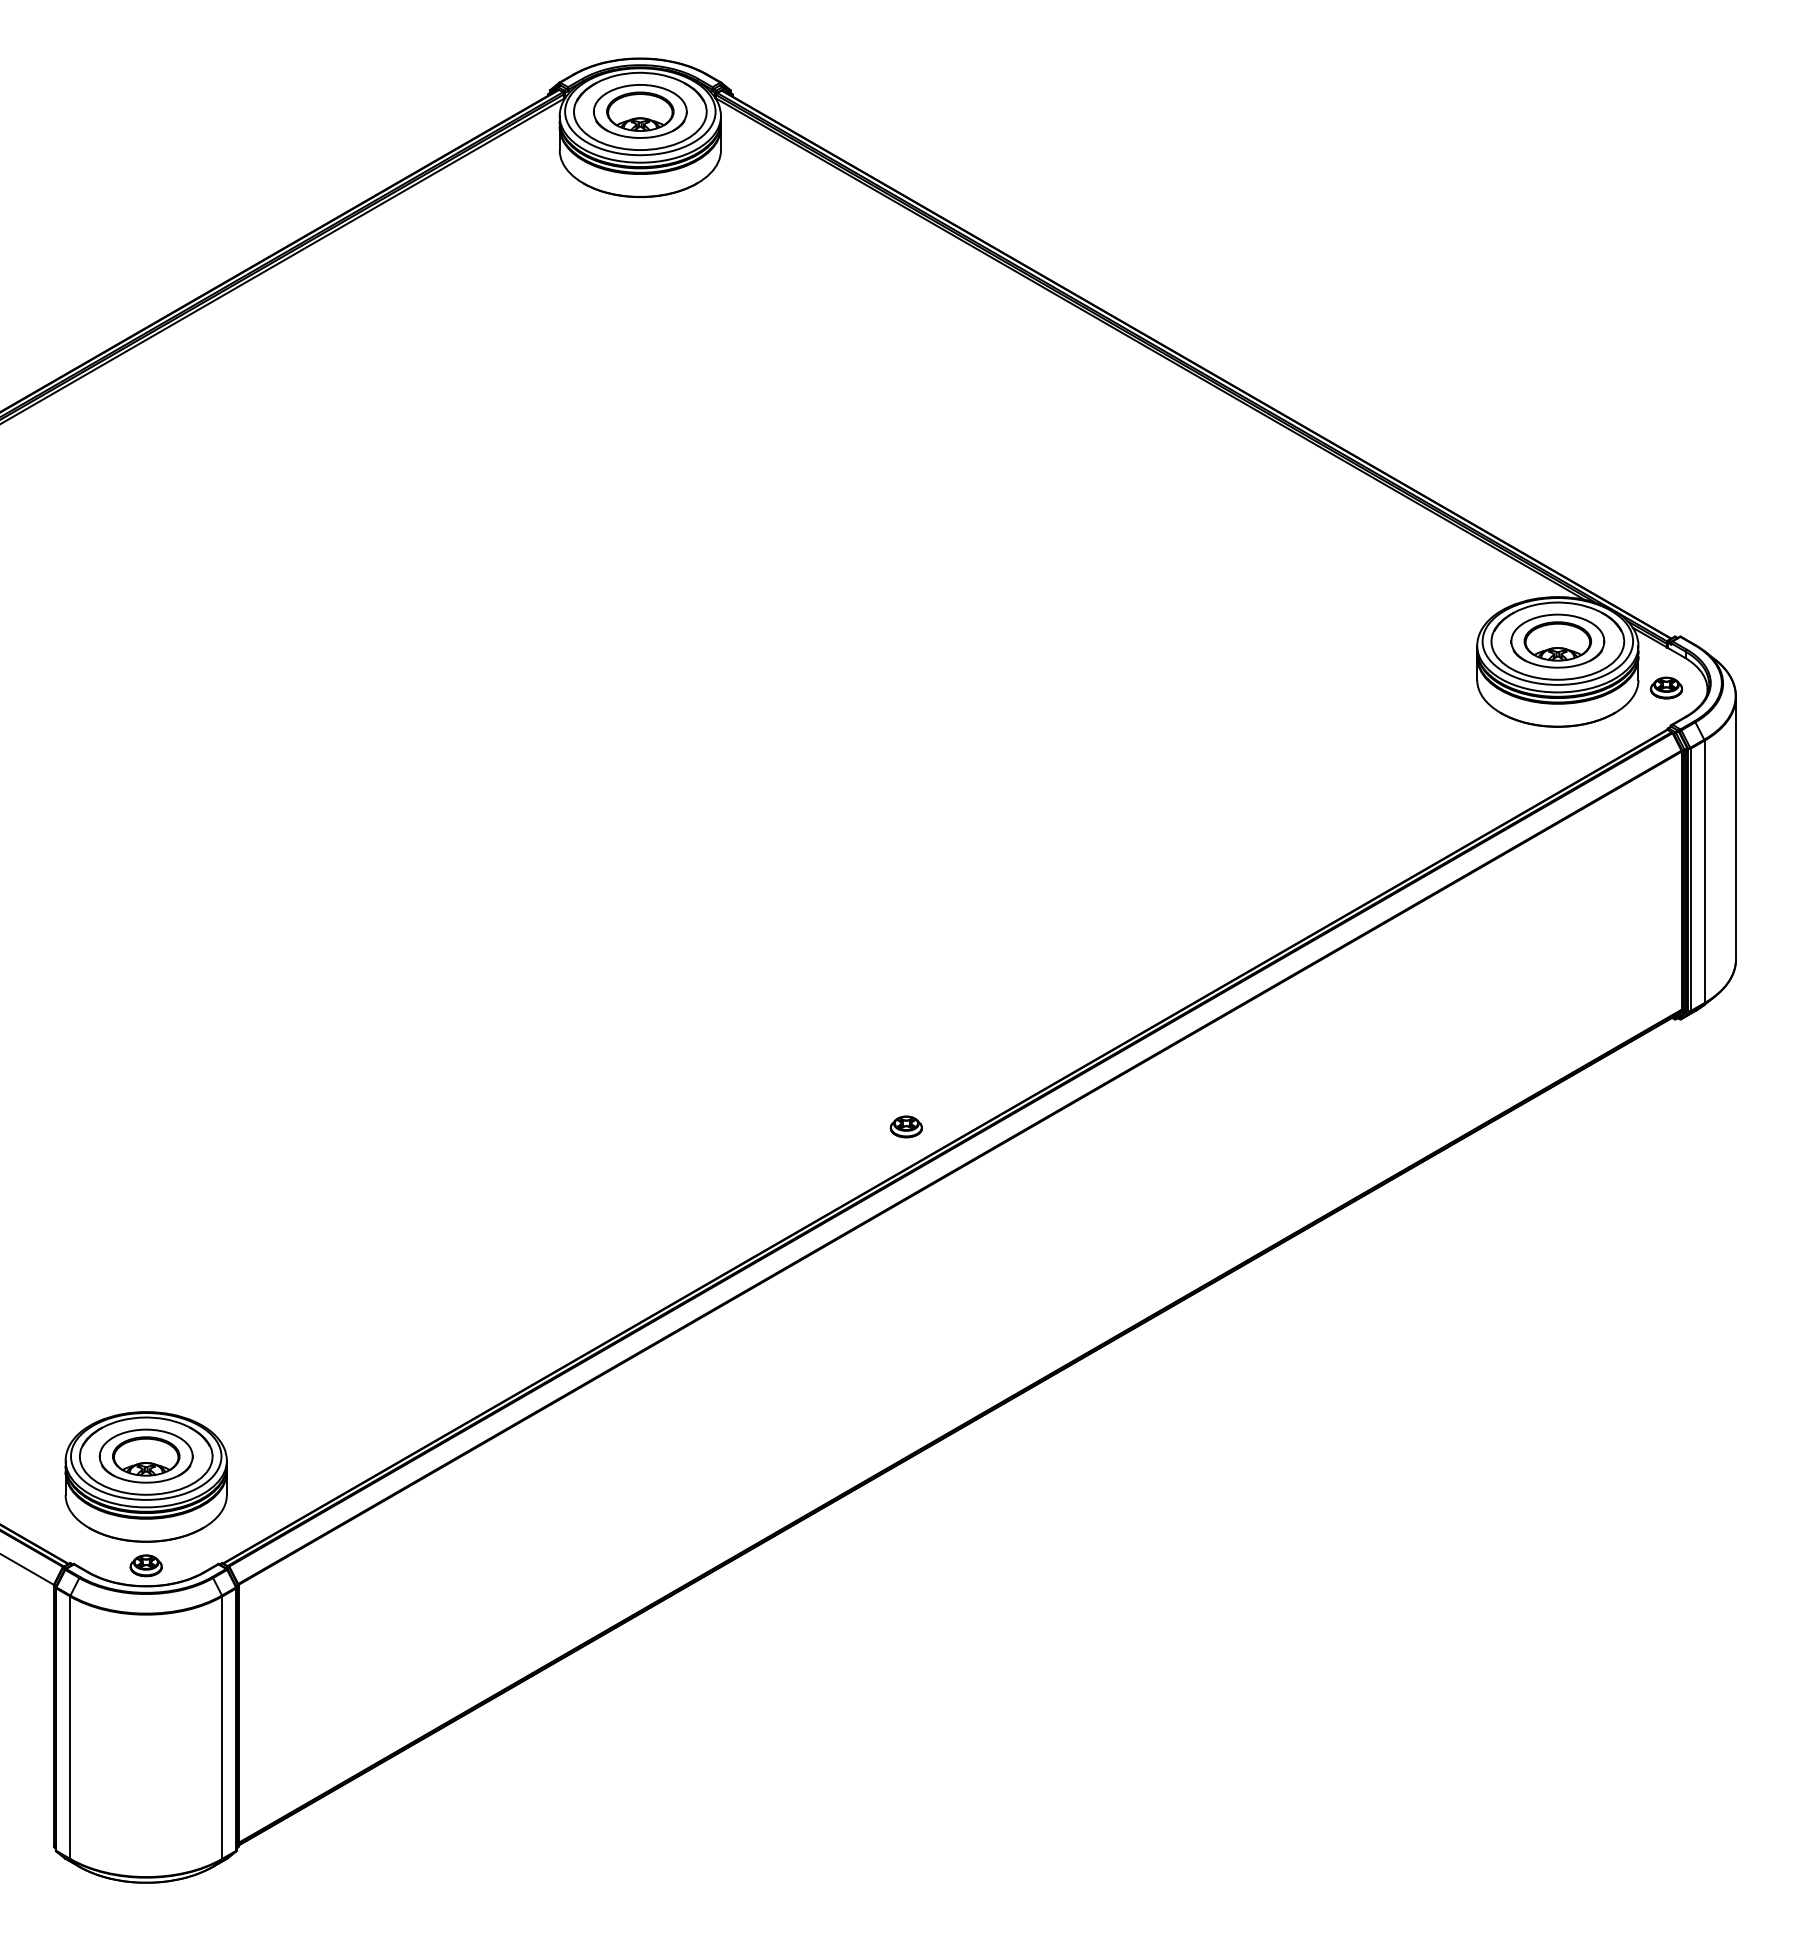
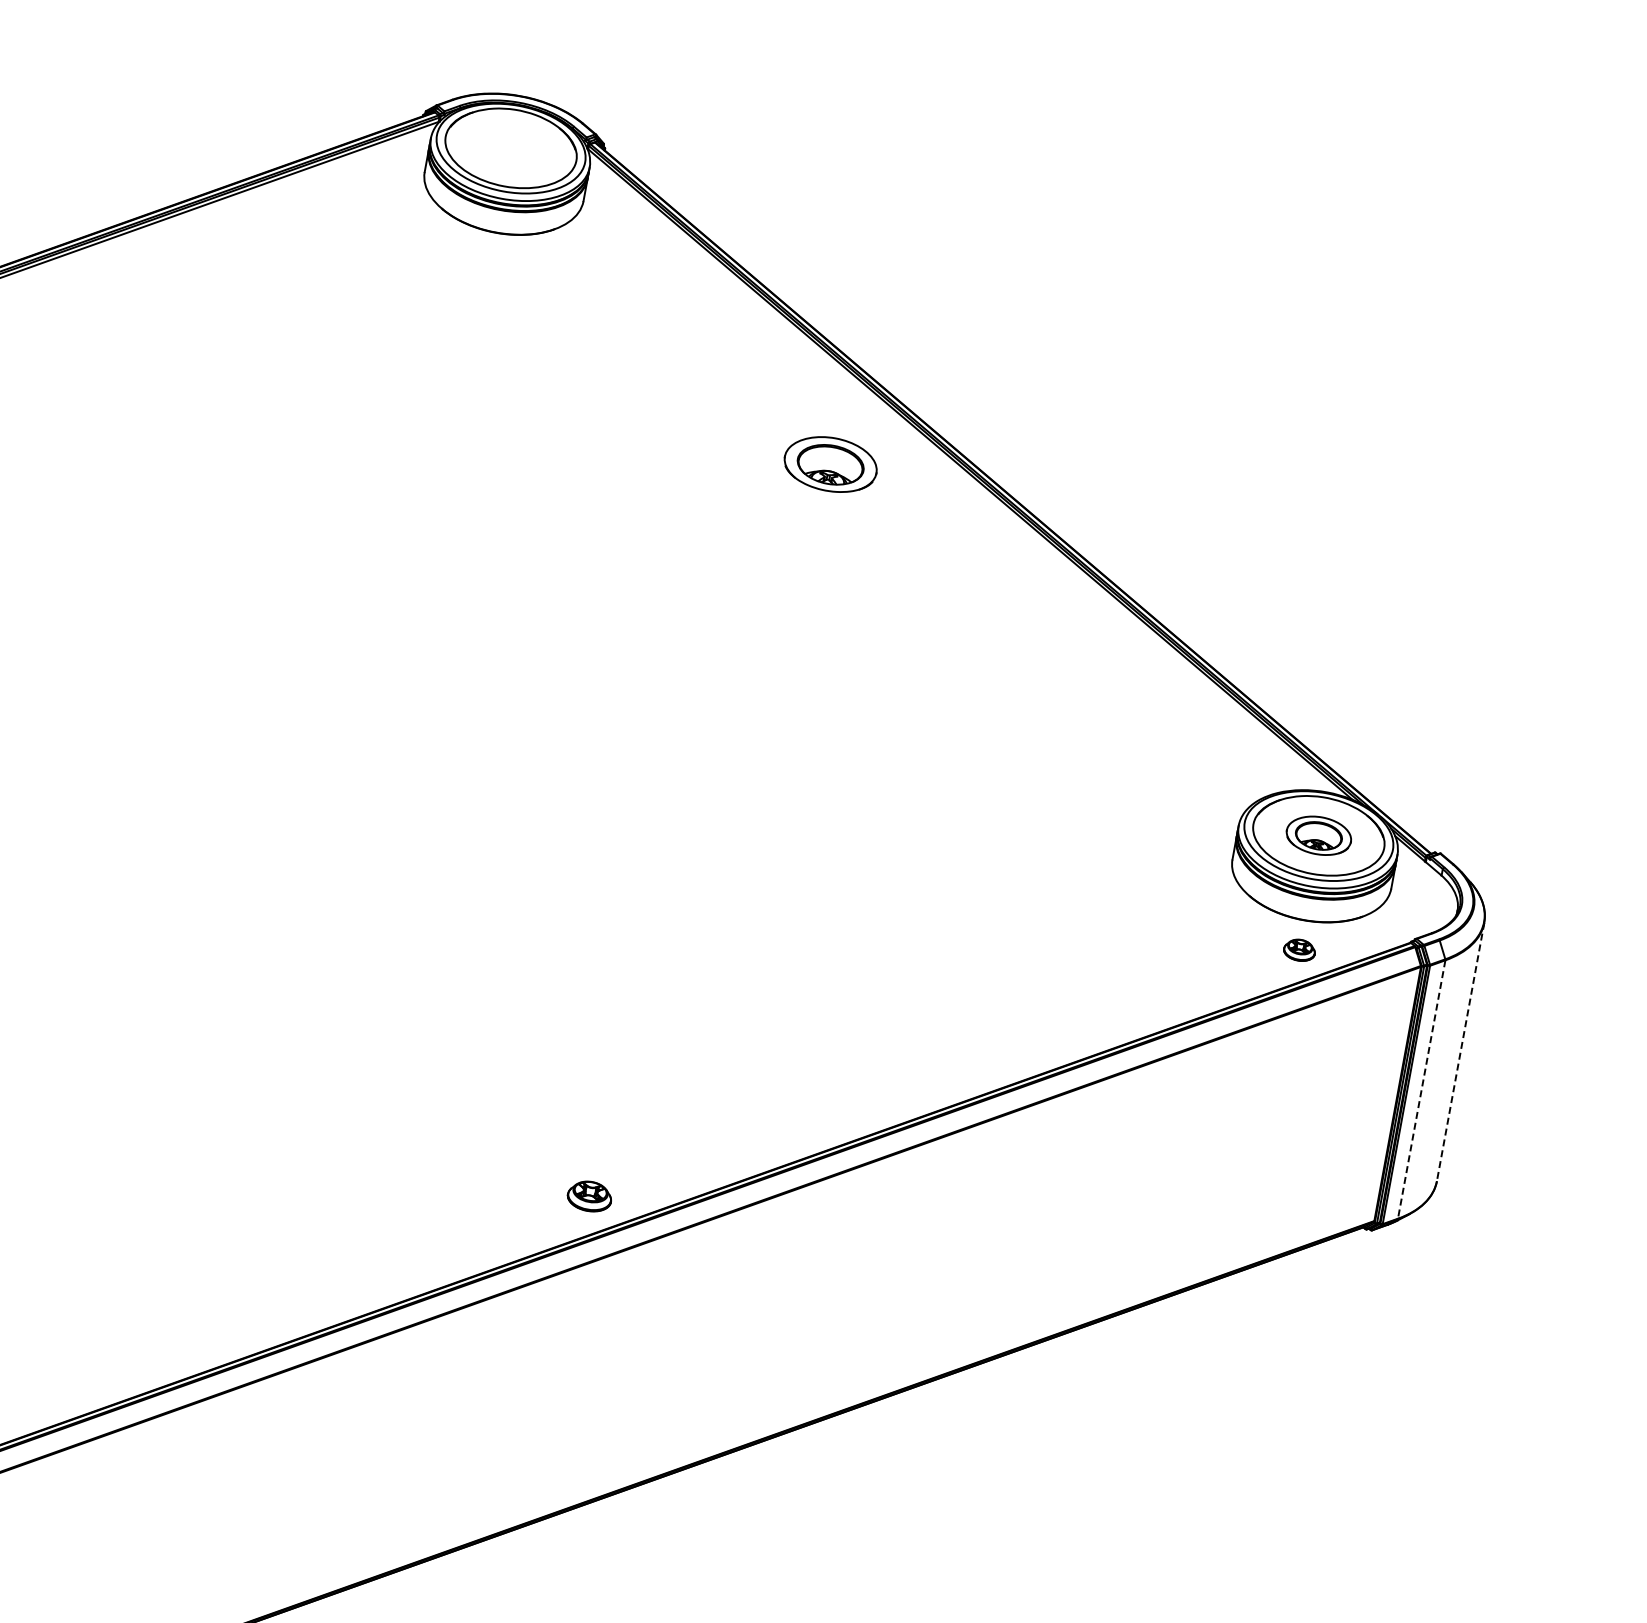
part: (640, 111) -> (830, 464), moved
part: (1557, 640) -> (1318, 835), size x0.7
part: (1666, 687) -> (1299, 949), moved
line: (1736, 828) -> (1461, 1052), solid -> dashed
line: (1704, 872) -> (1421, 1090), solid -> dashed
part: (905, 1126) -> (588, 1195), size x1.4

